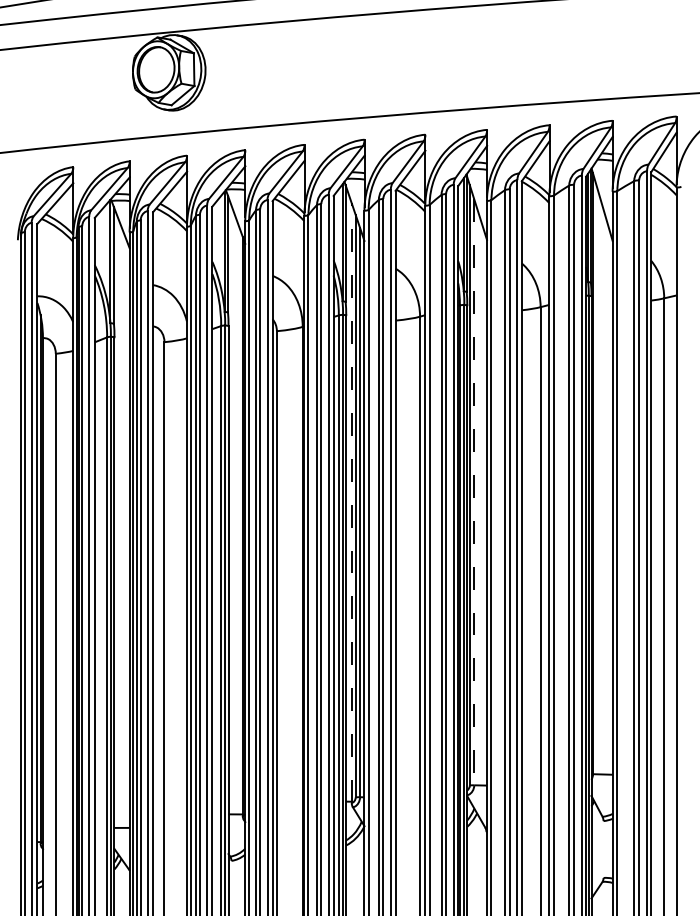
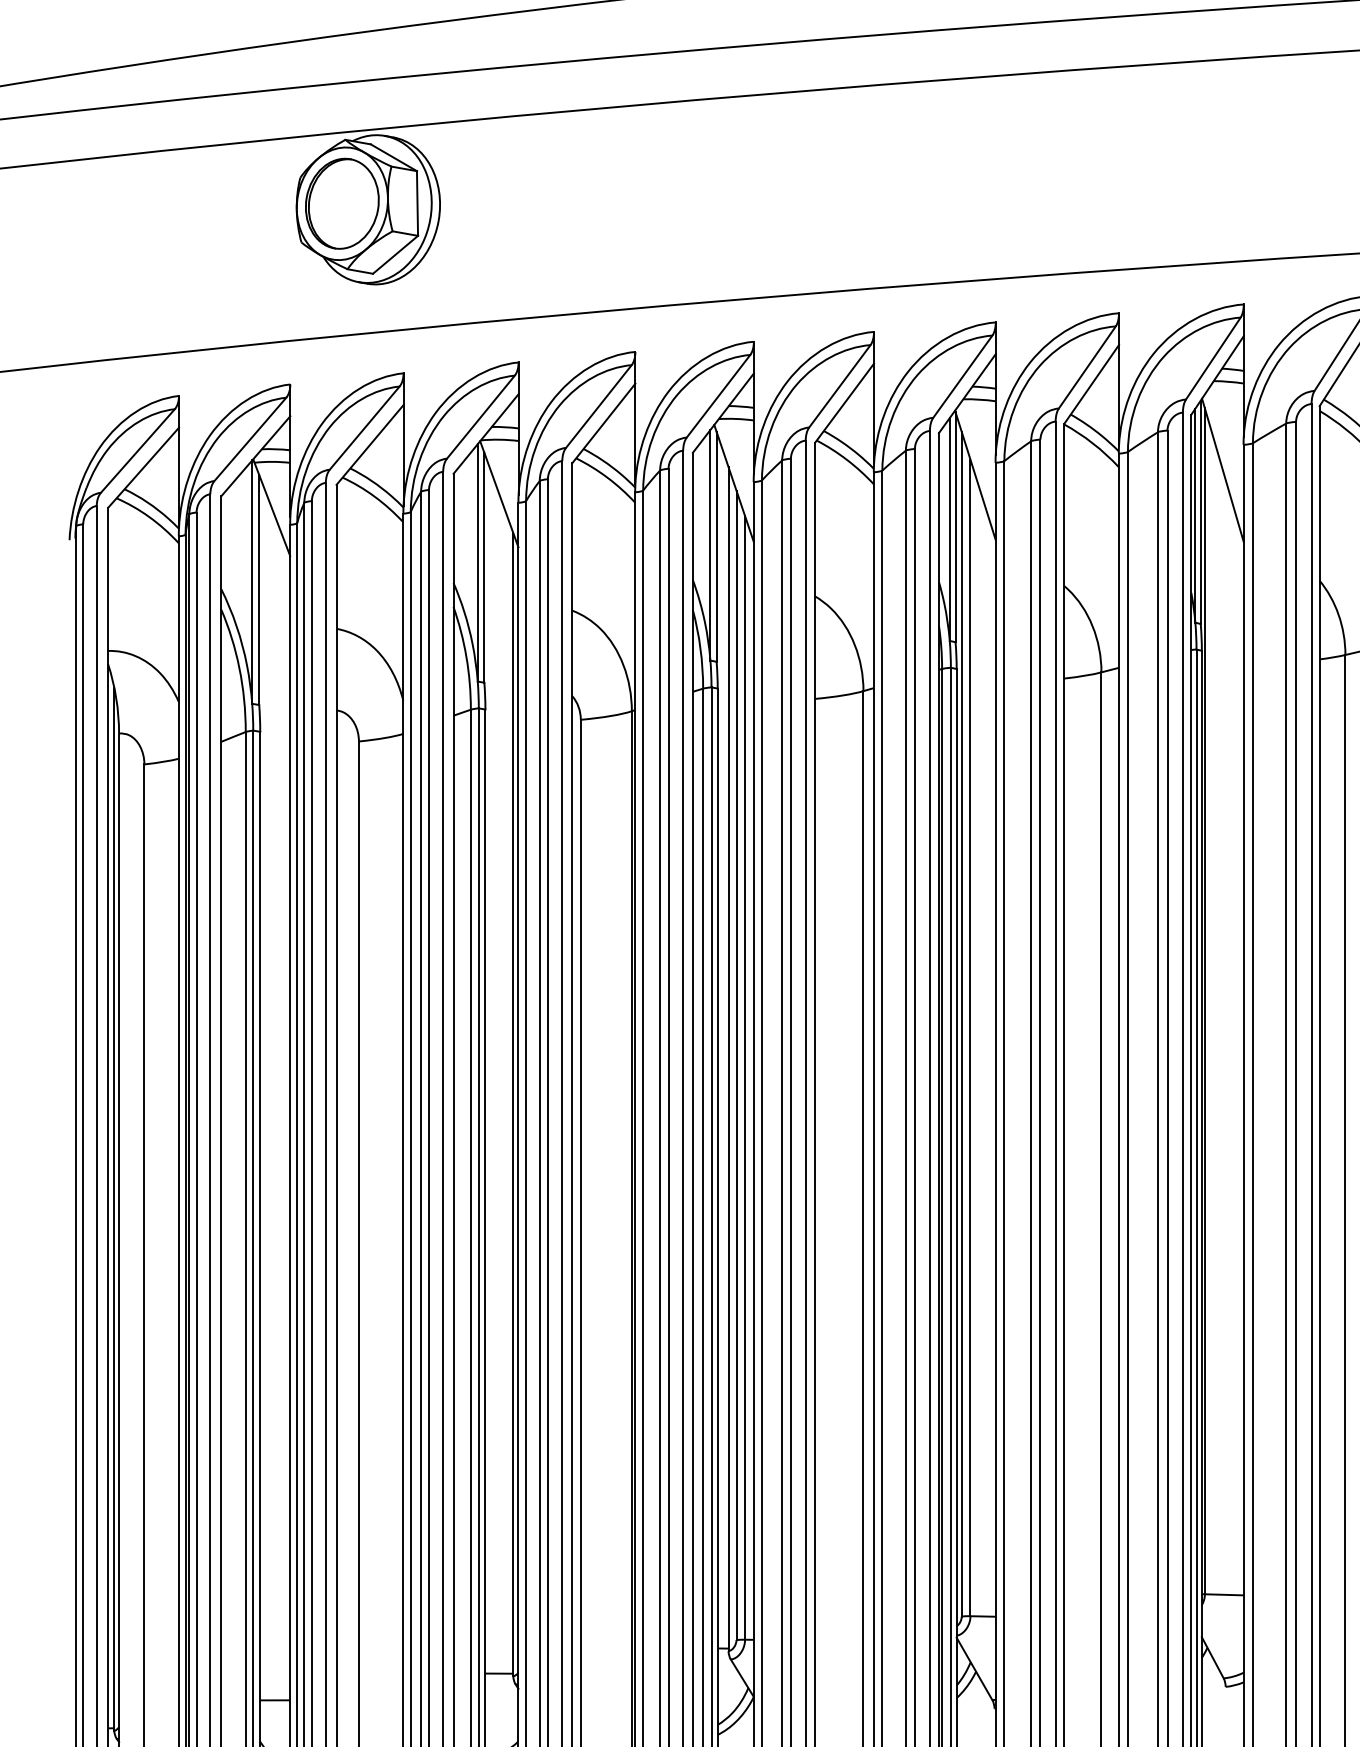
line: (474, 492) -> (970, 1038), dashed -> solid
line: (351, 503) -> (728, 1059), dashed -> solid

